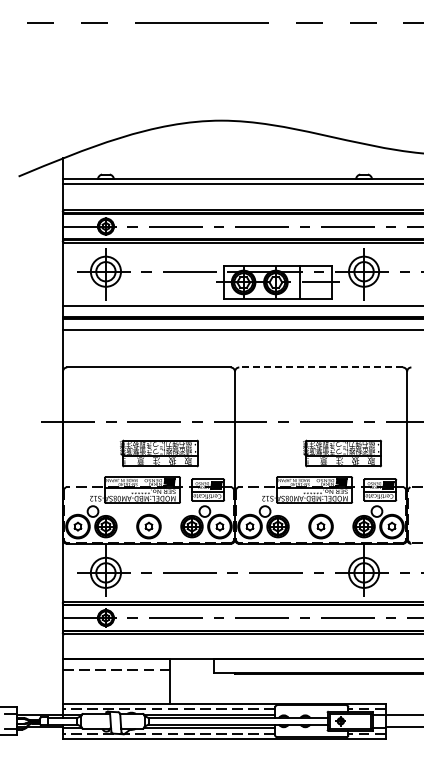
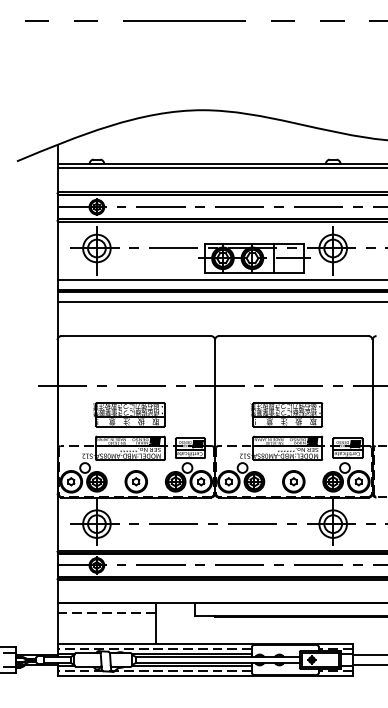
line: (321, 367) -> (294, 336), dashed -> solid
part: (159, 453) -> (129, 414), moved
part: (342, 453) -> (286, 414), moved

